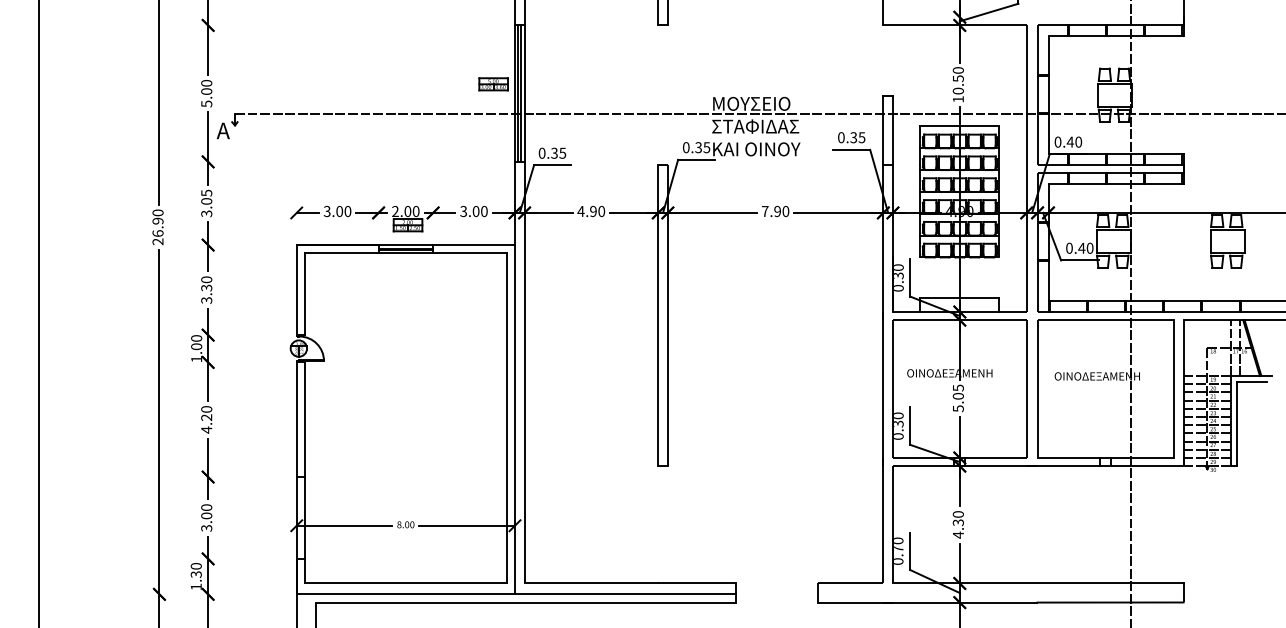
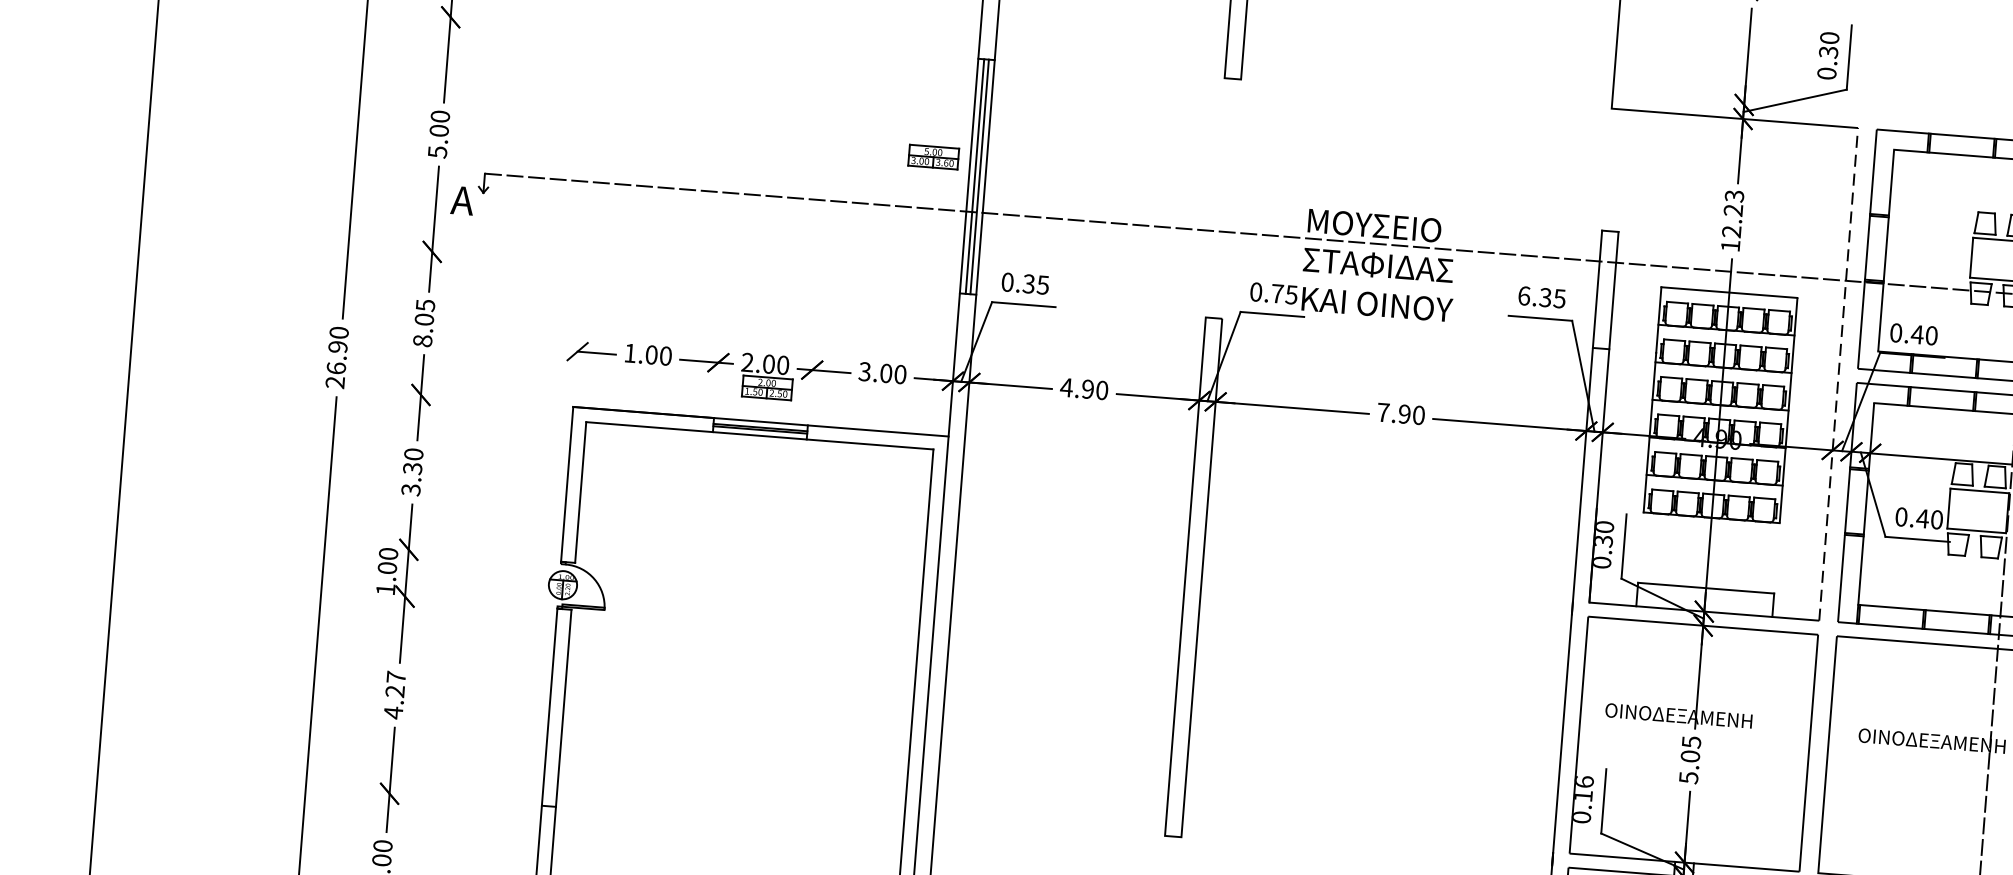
text: (957, 80) -> (1731, 213), 10.50 -> 12.23
text: (841, 137) -> (1524, 295), 0.35 -> 6.35
text: (698, 147) -> (1277, 293), 0.35 -> 0.75
line: (1026, 168) -> (1838, 373), solid -> dashed
text: (326, 211) -> (629, 353), 3.00 -> 1.00
text: (206, 213) -> (422, 340), 3.05 -> 8.05
text: (206, 409) -> (395, 677), 4.20 -> 4.27
text: (898, 419) -> (1584, 788), 0.30 -> 0.16

